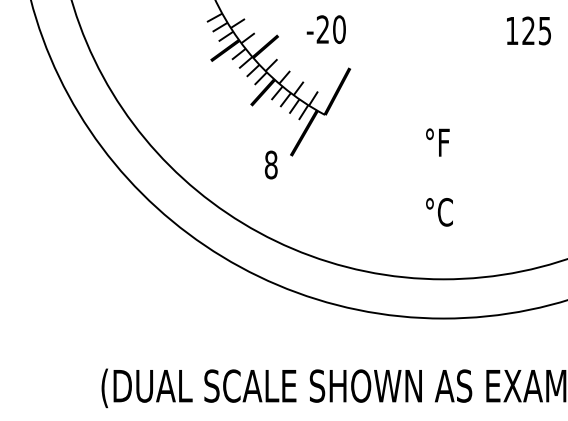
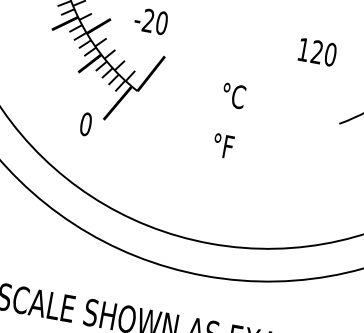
text: (544, 30) -> (330, 54), 125 -> 120
text: (437, 142) -> (223, 146), moved
text: (270, 165) -> (85, 124), 8 -> 0
text: (439, 212) -> (233, 96), moved

